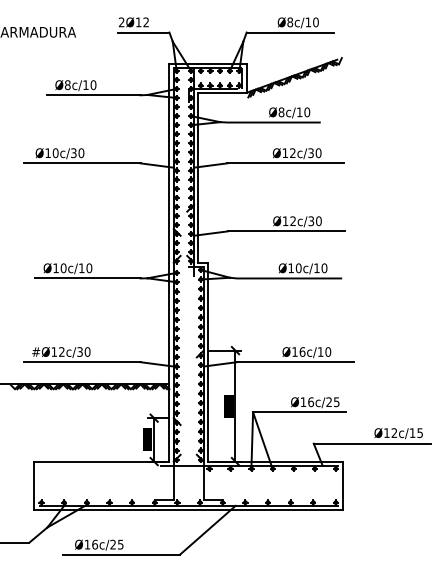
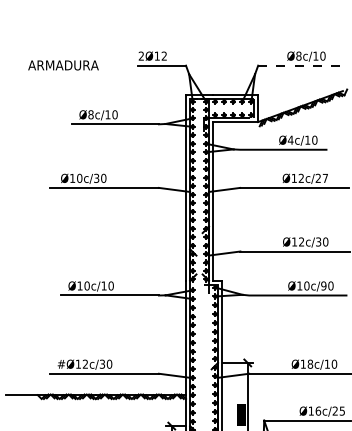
line: (290, 32) -> (299, 65), solid -> dashed
text: (281, 112) -> (290, 140), Ø8c/10 -> Ø4c/10
text: (314, 153) -> (321, 178), Ø12c/30 -> Ø12c/27
text: (316, 268) -> (323, 286), Ø10c/10 -> Ø10c/90
text: (302, 351) -> (310, 363), Ø16c/10 -> Ø18c/10

